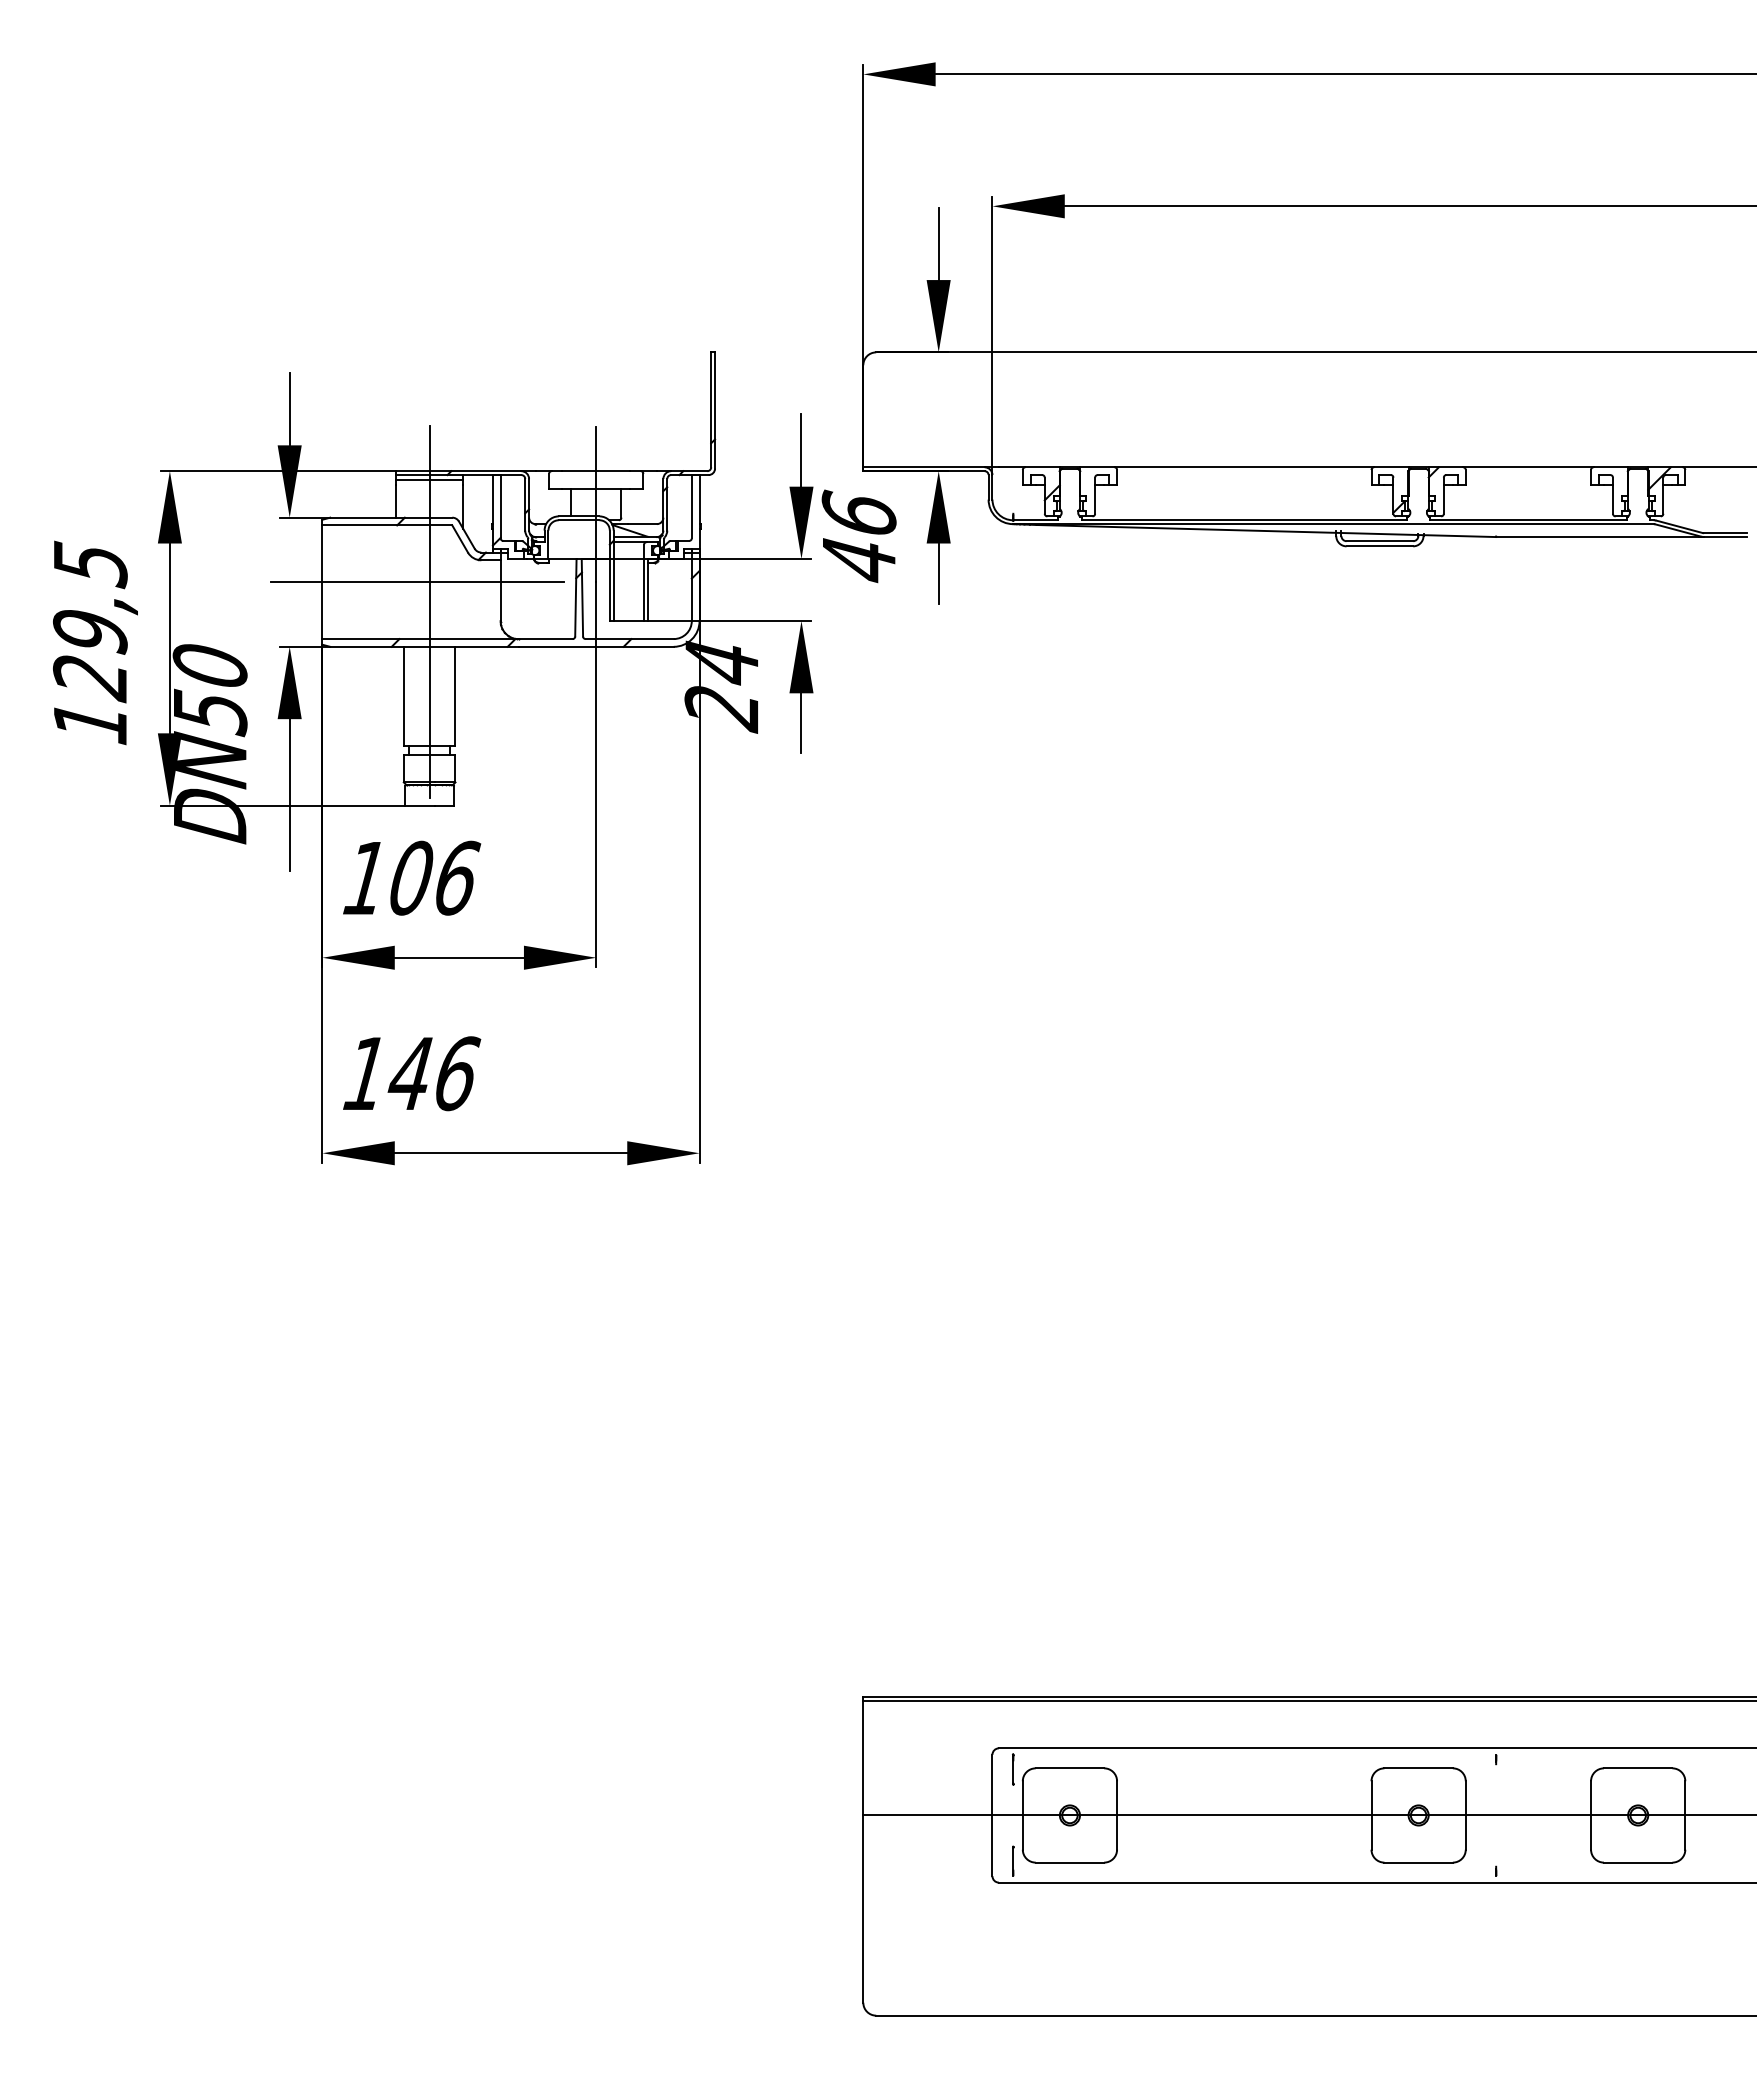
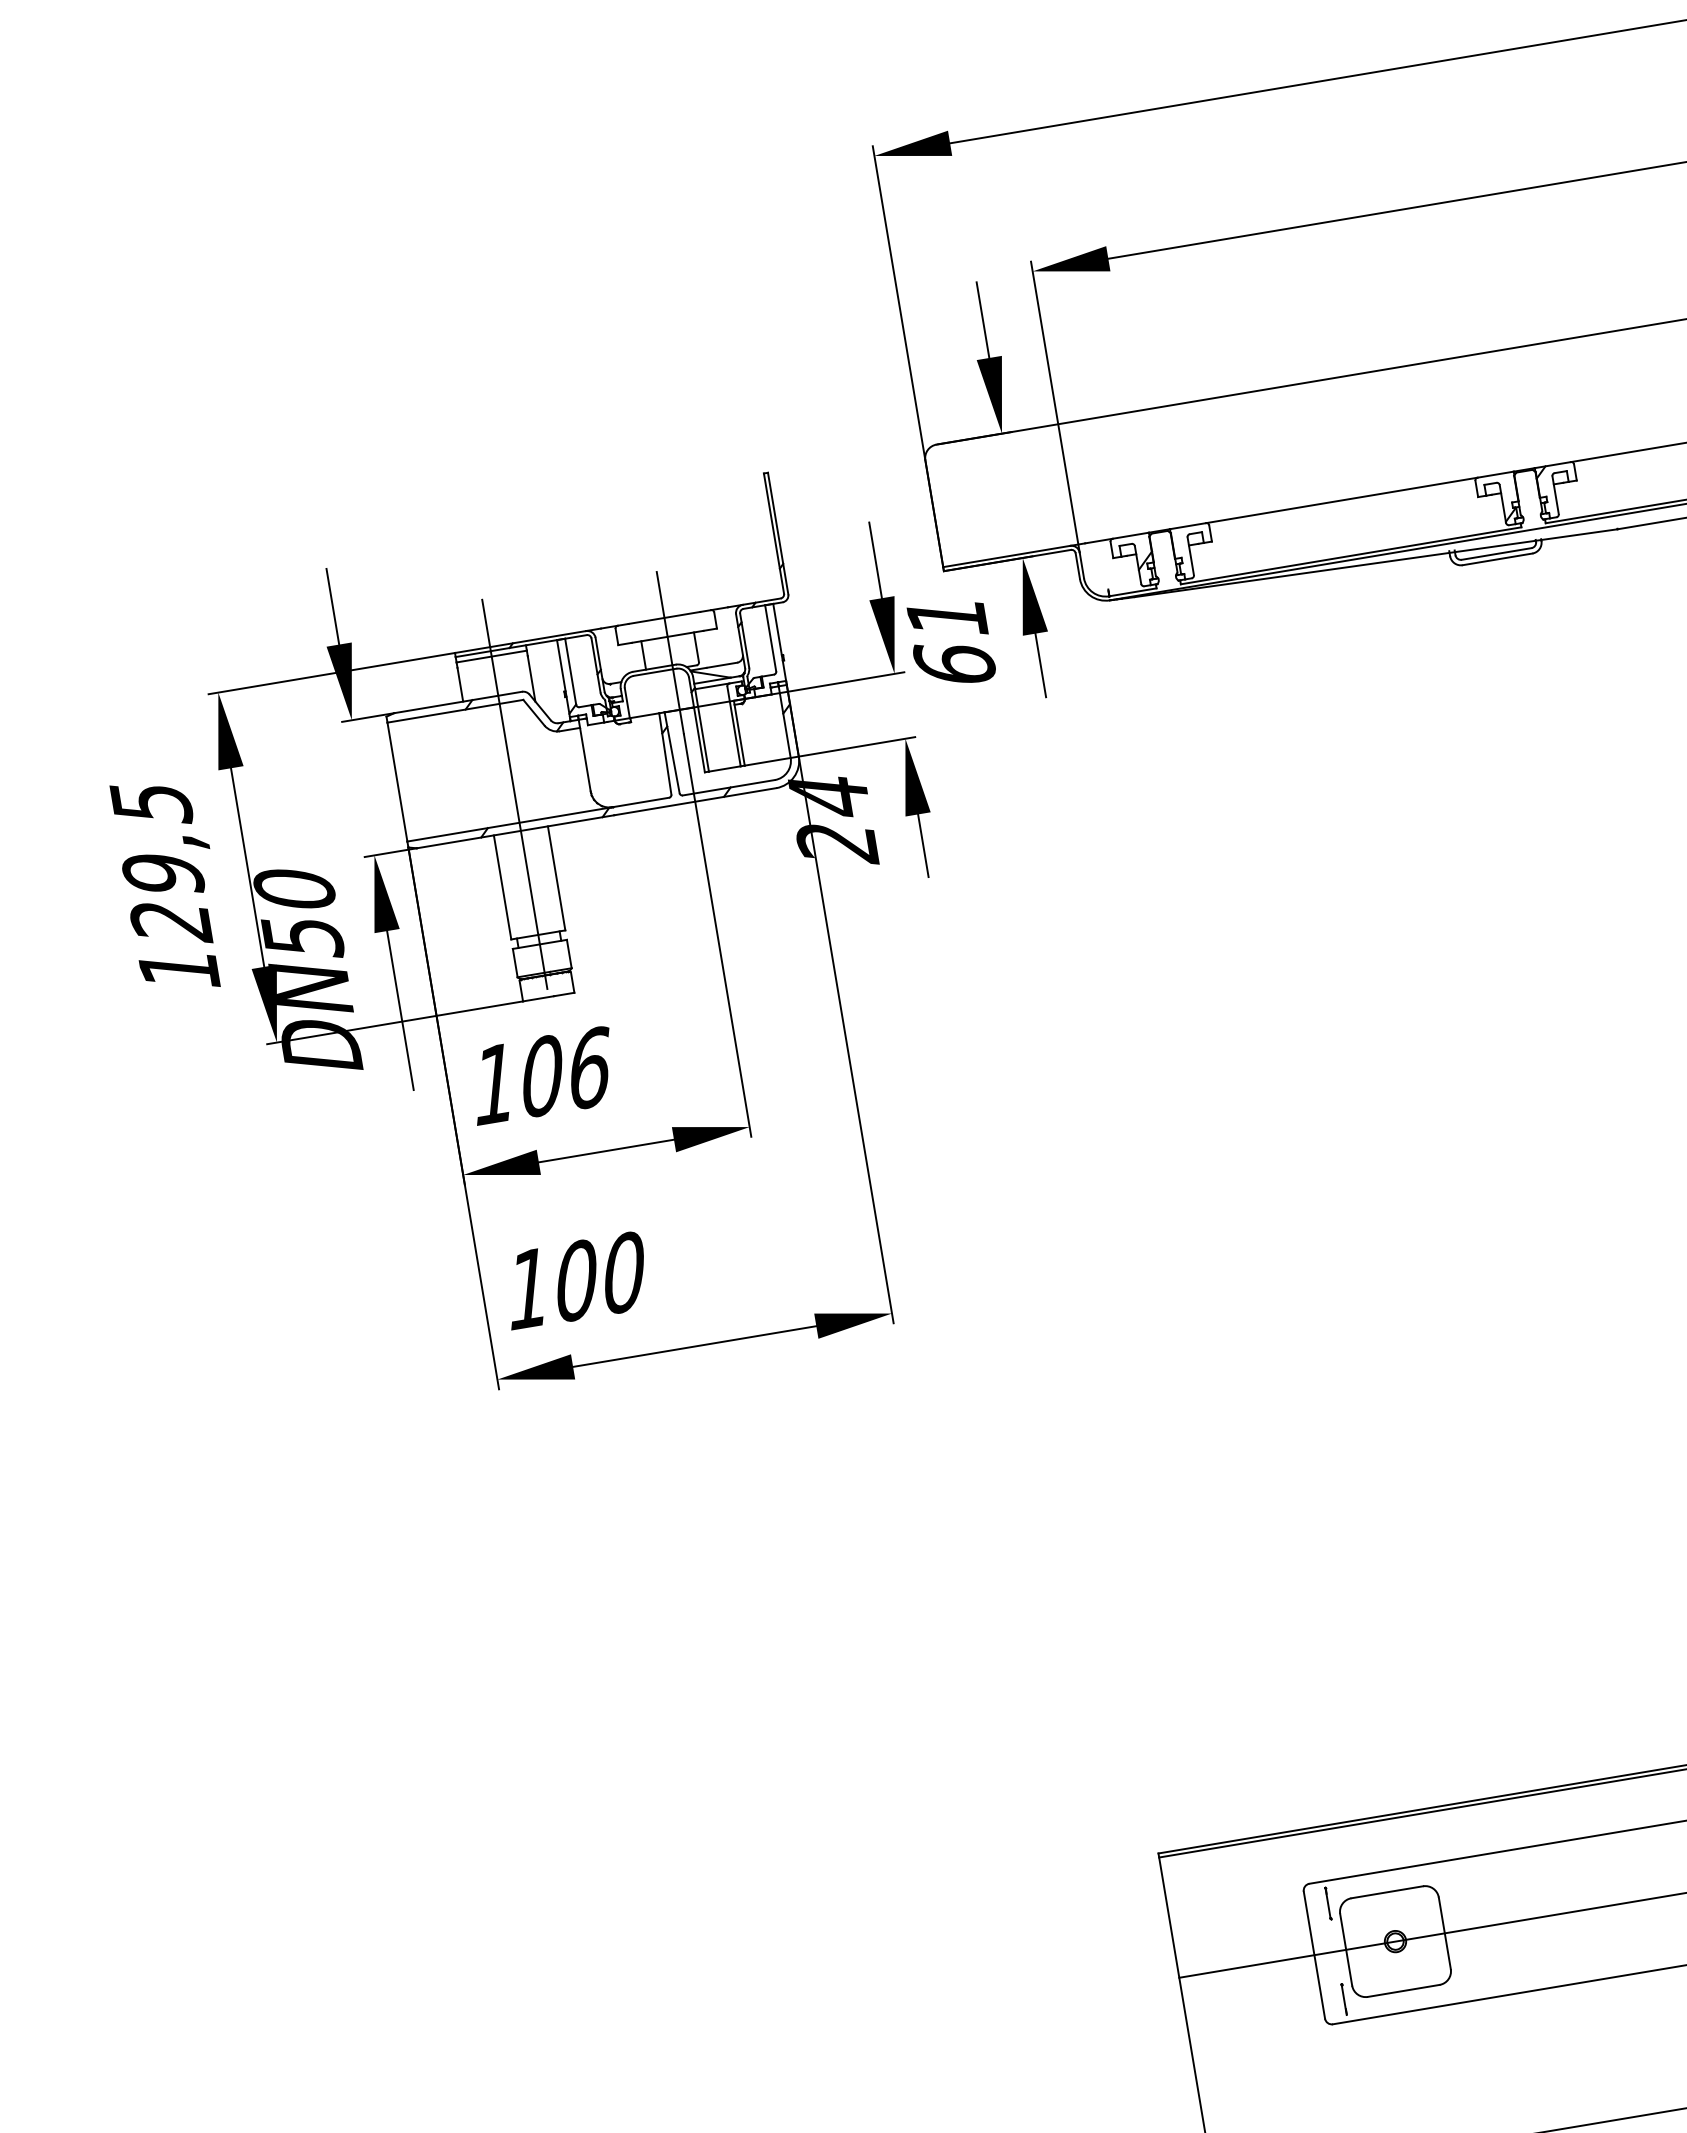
text: (858, 536) -> (950, 640), 46 -> 61
line: (417, 582) -> (496, 765), removed
text: (434, 1073) -> (600, 1276), 146 -> 100

